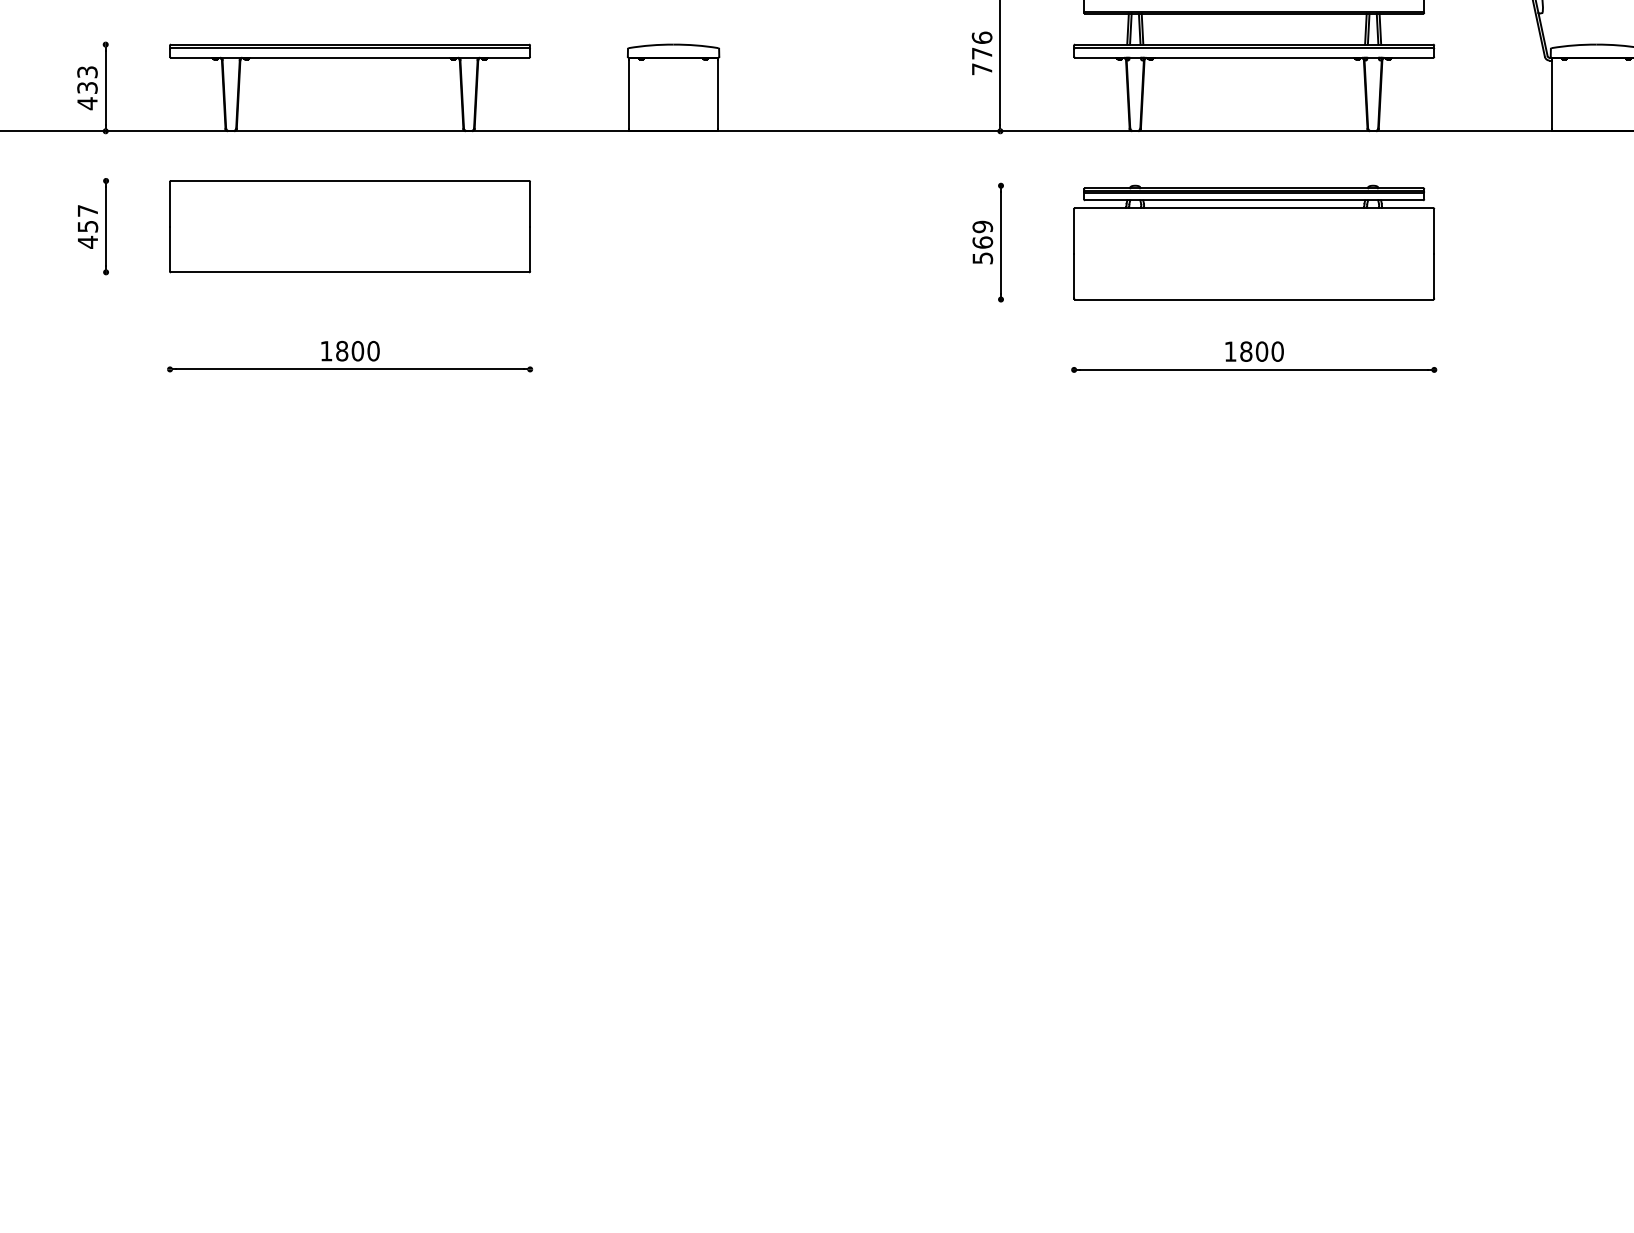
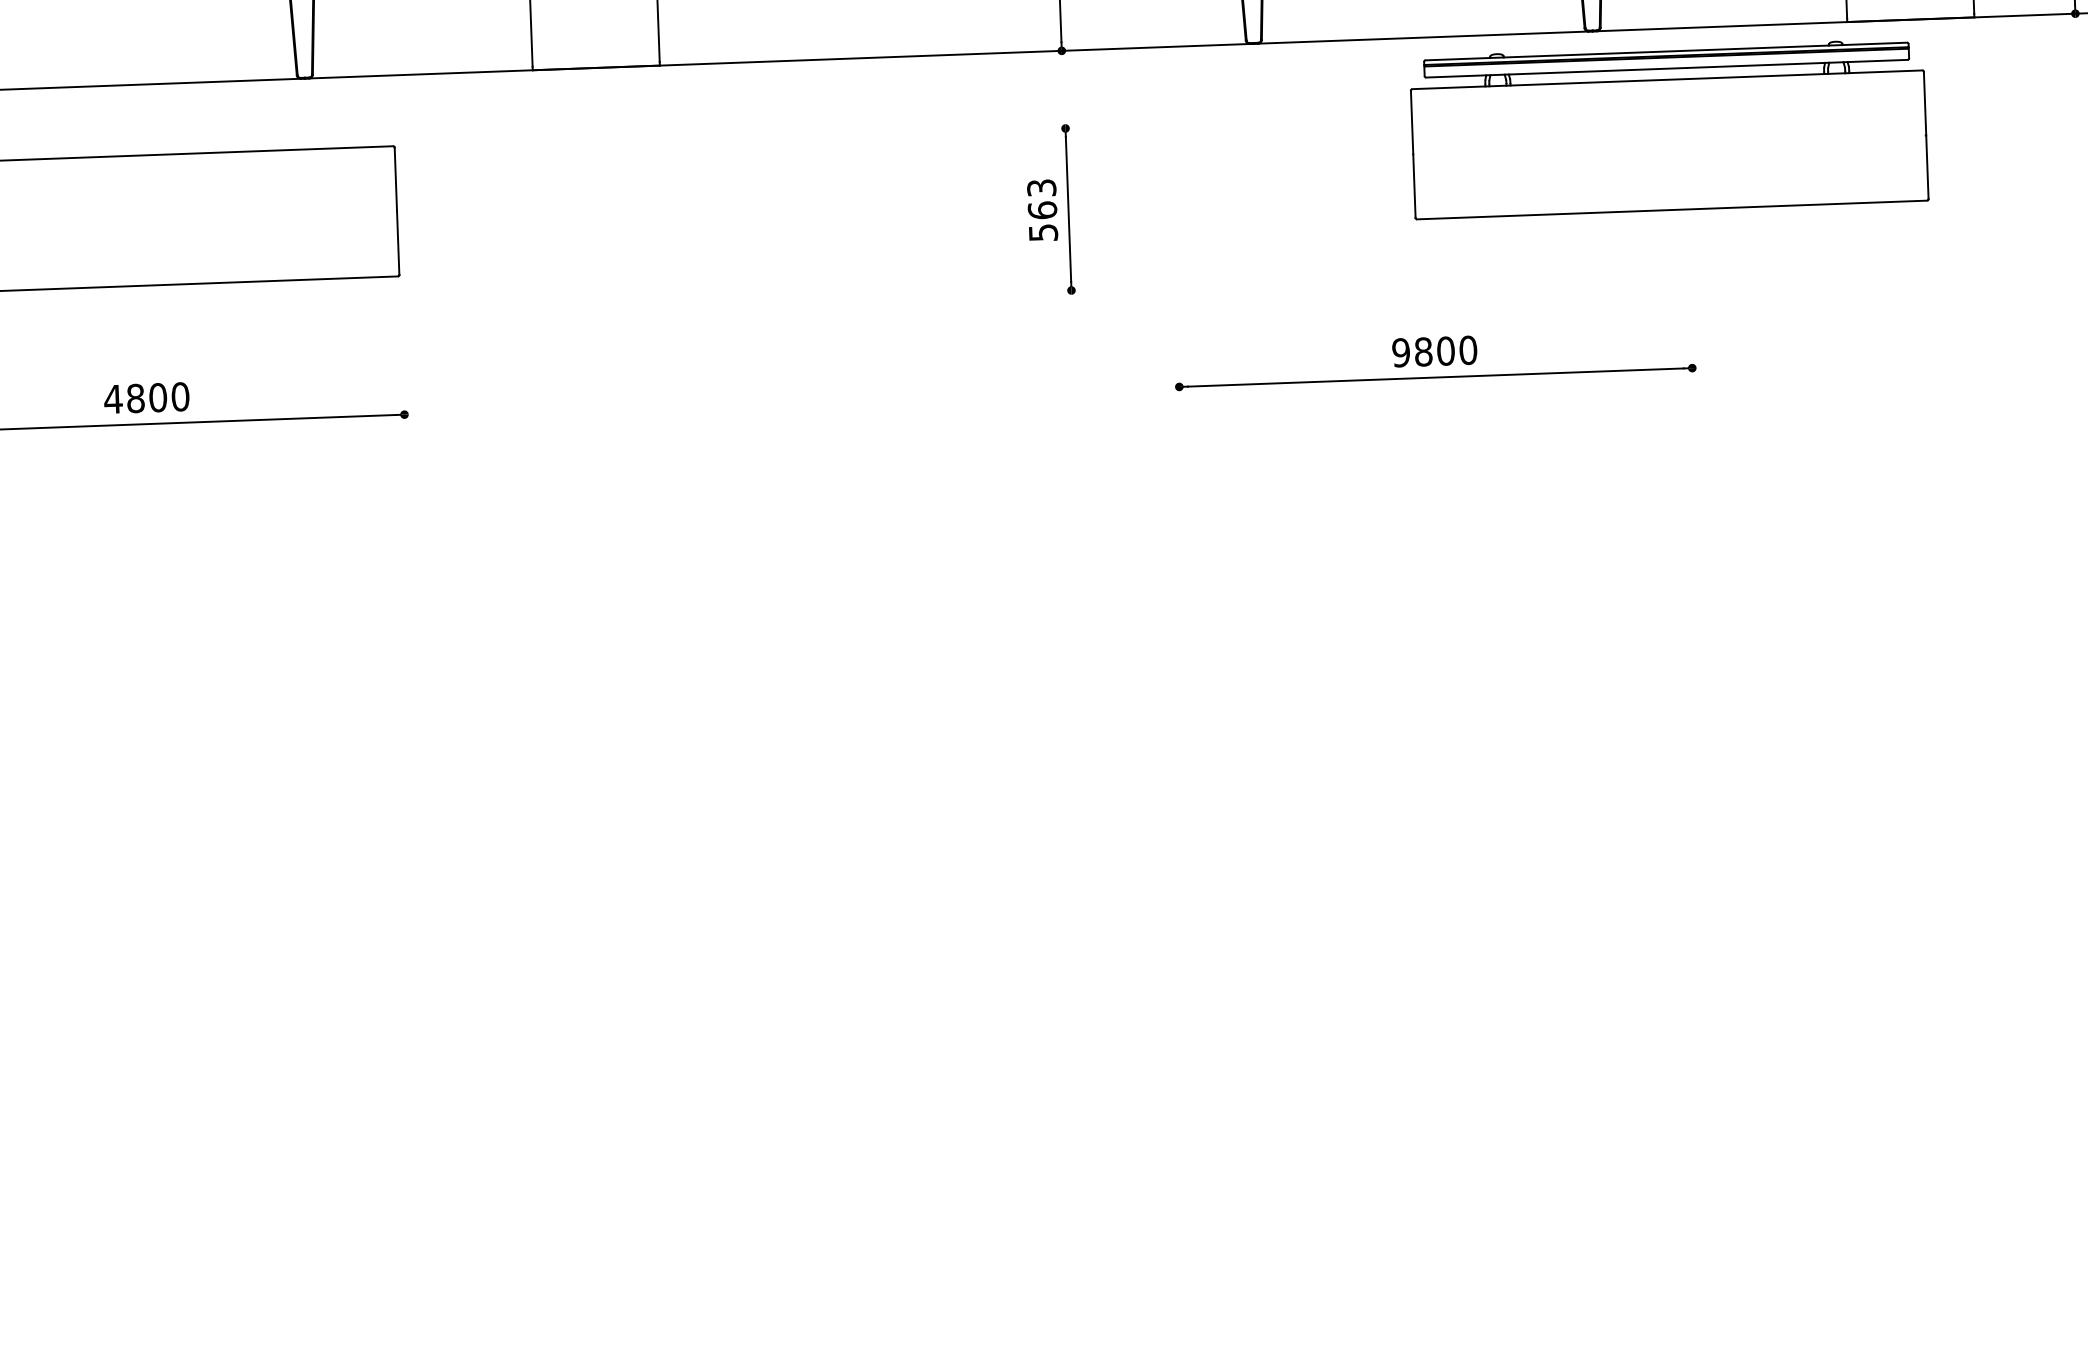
text: (982, 226) -> (1041, 187), 569 -> 563
part: (1254, 242) -> (1669, 128), moved
text: (325, 351) -> (112, 399), 1800 -> 4800
text: (1230, 351) -> (1401, 352), 1800 -> 9800

